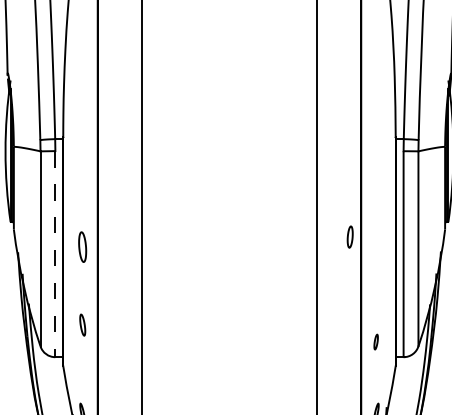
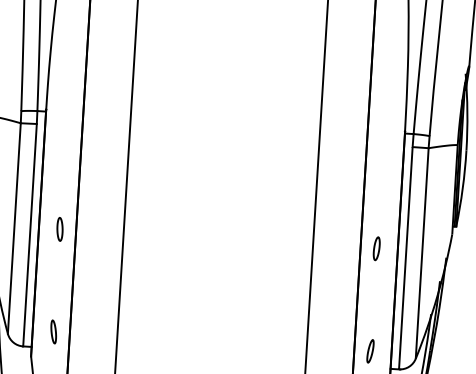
part: (349, 236) -> (376, 248), moved
part: (82, 246) -> (59, 228), size x0.71
line: (55, 254) -> (30, 235), dashed -> solid
part: (82, 324) -> (53, 331), moved
part: (375, 341) -> (369, 350), size x1.43

